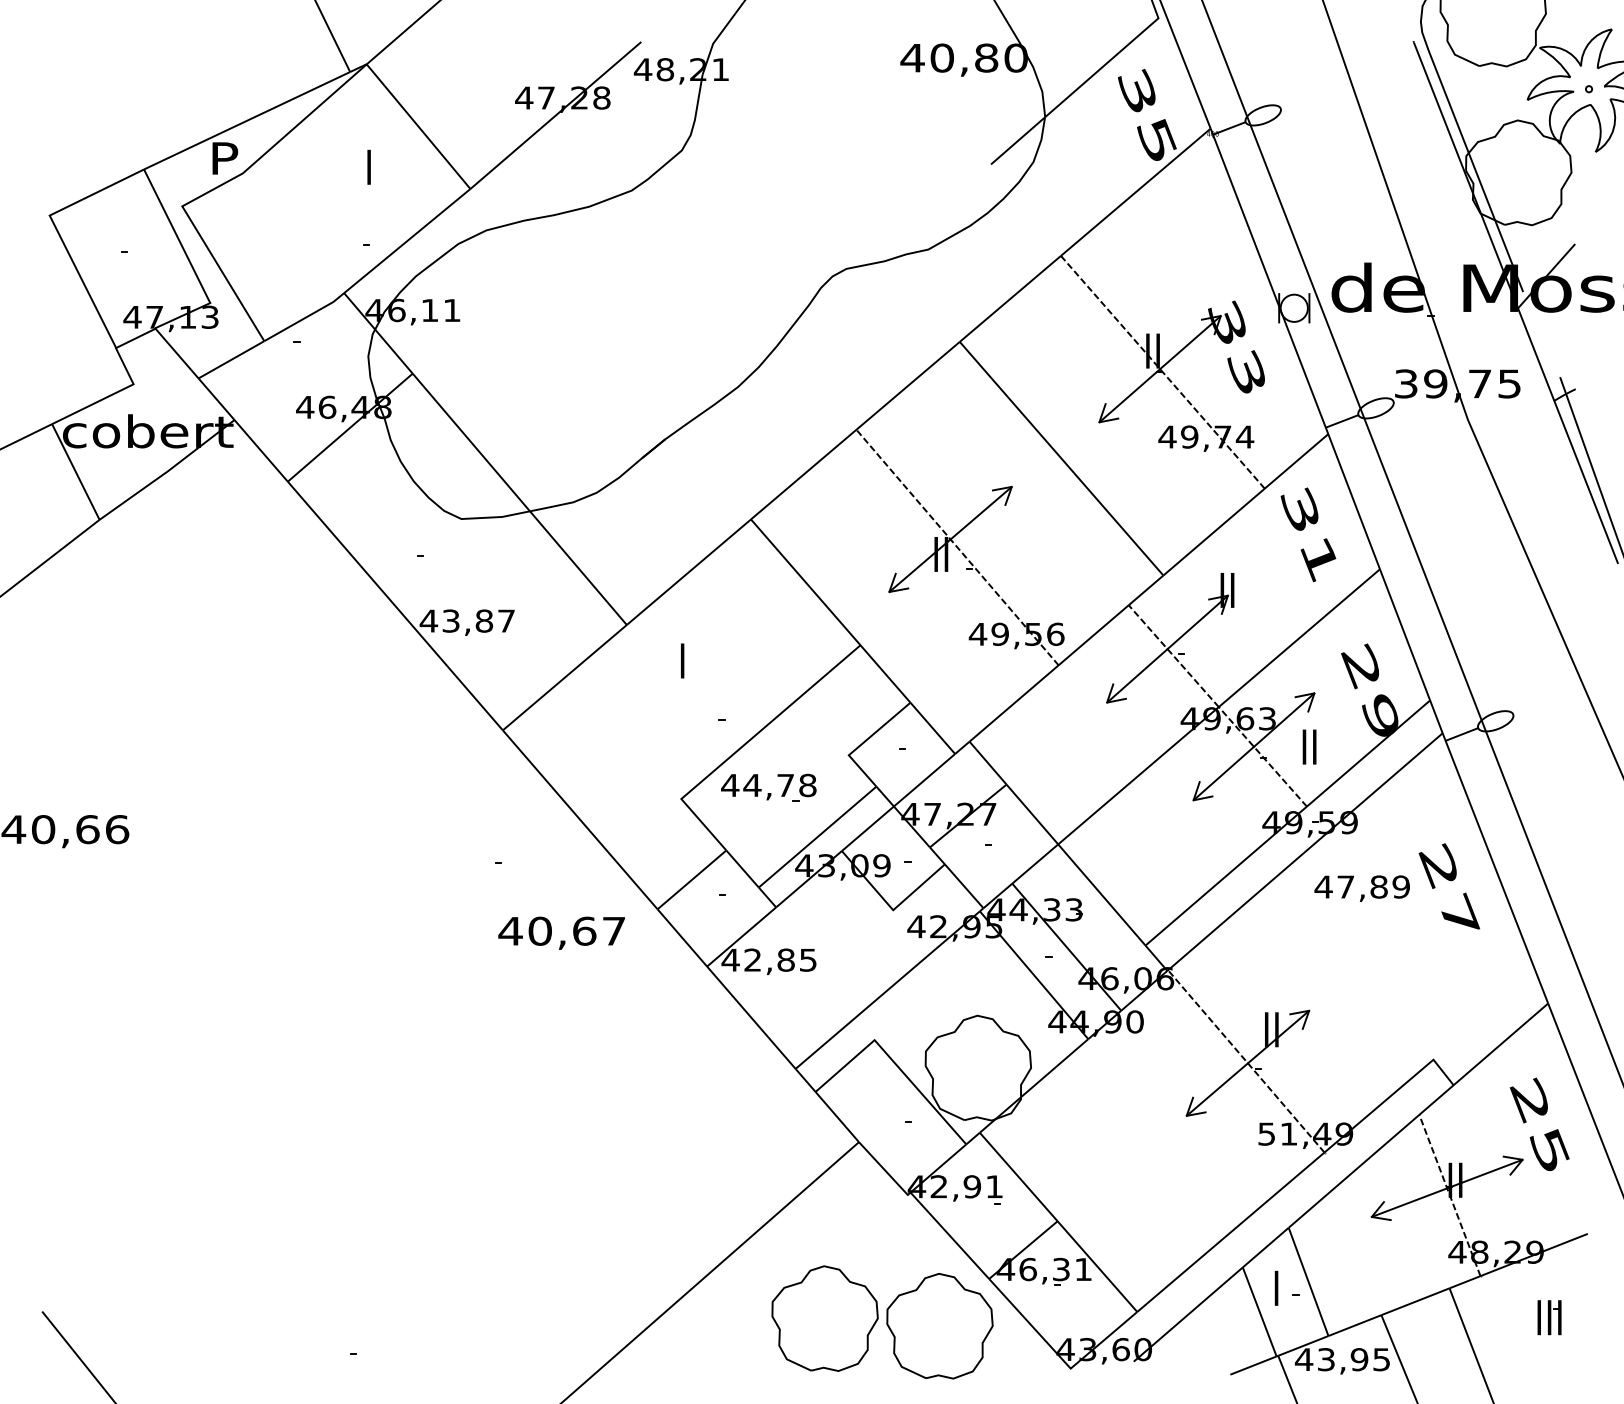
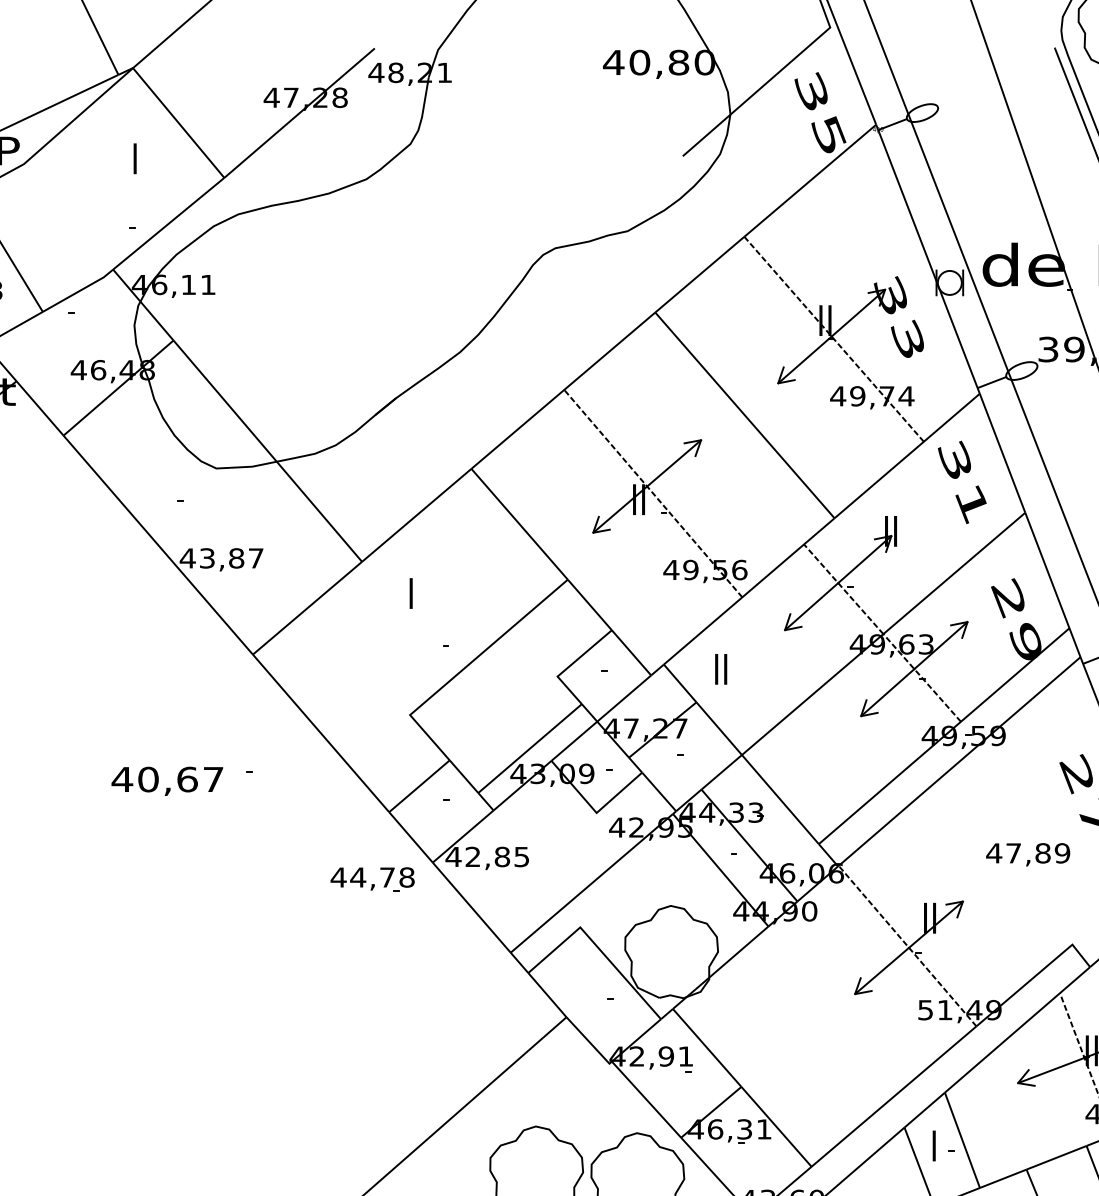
text: (1309, 746) -> (721, 668), moved
part: (768, 787) -> (372, 879), moved
text: (1361, 888) -> (1027, 854), moved
text: (561, 932) -> (167, 780), moved

